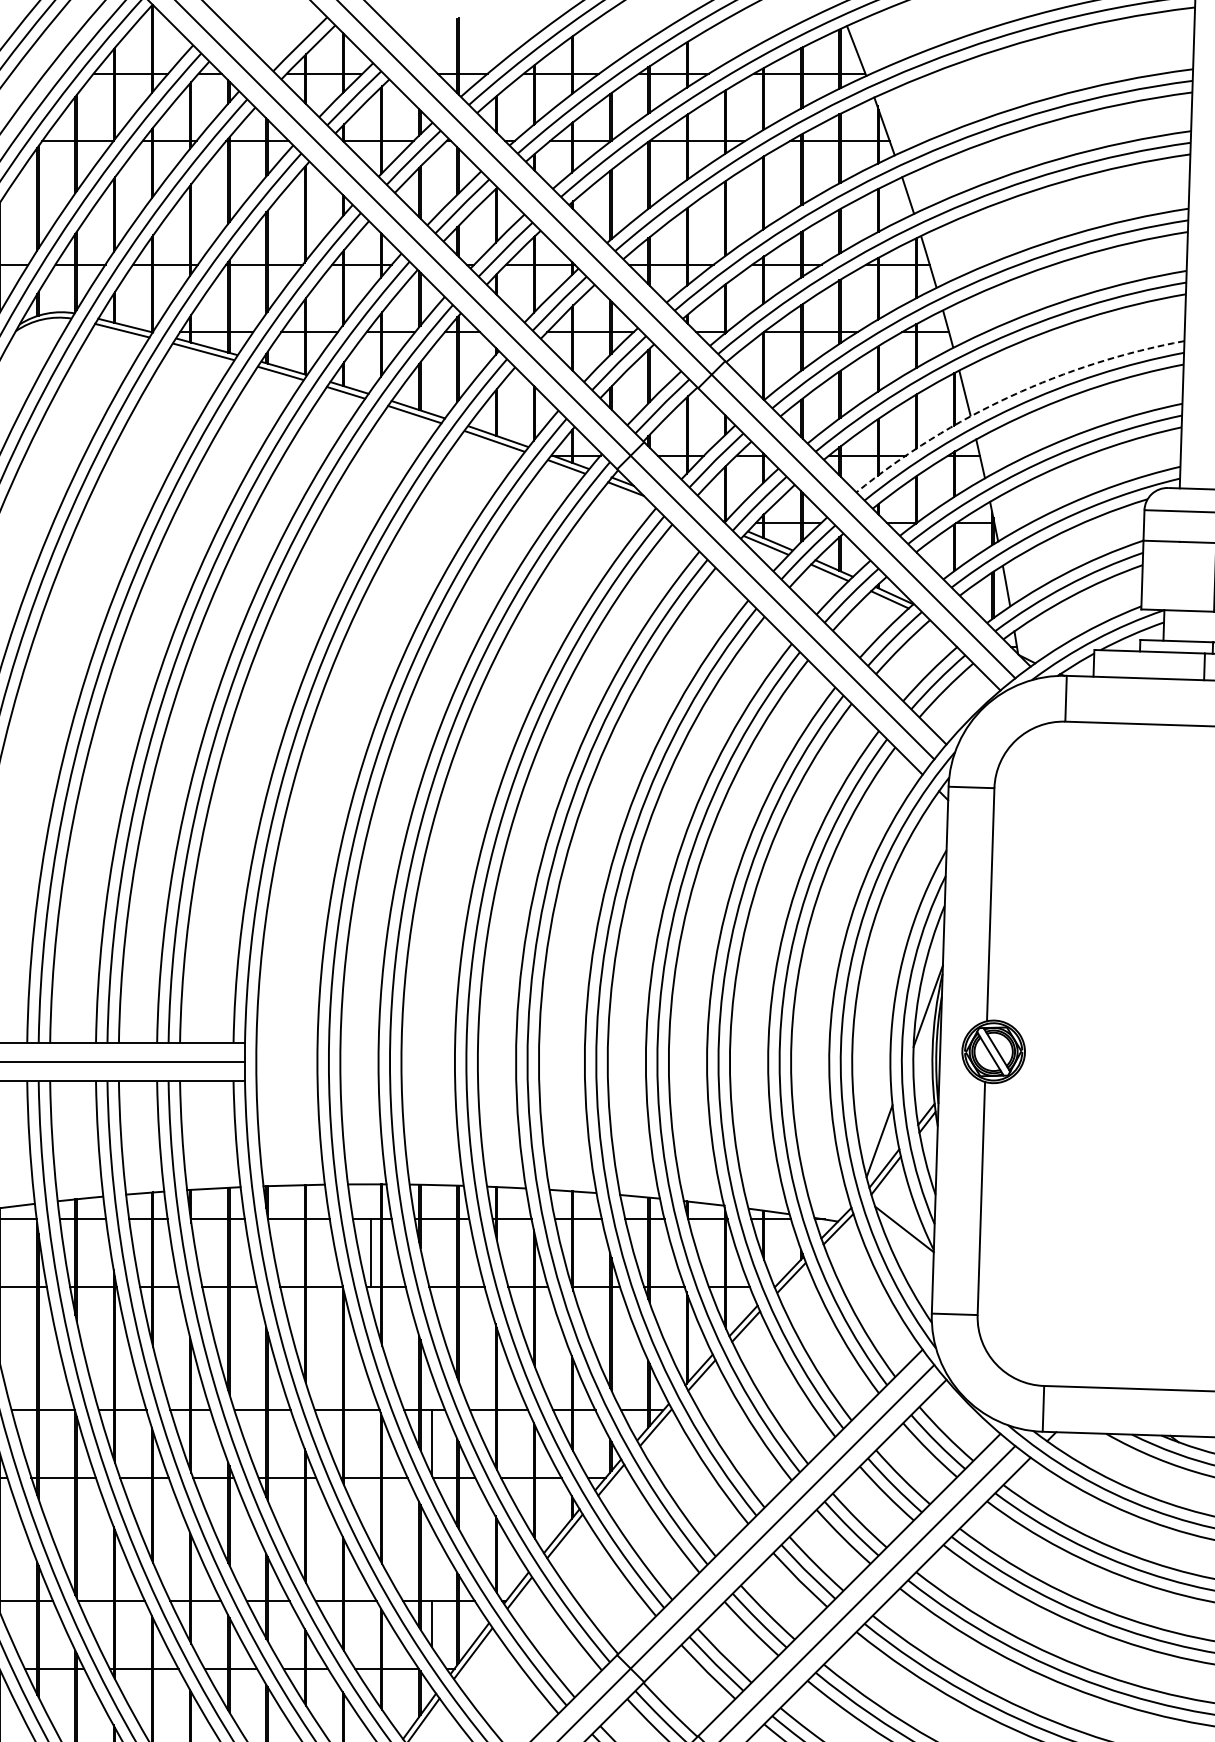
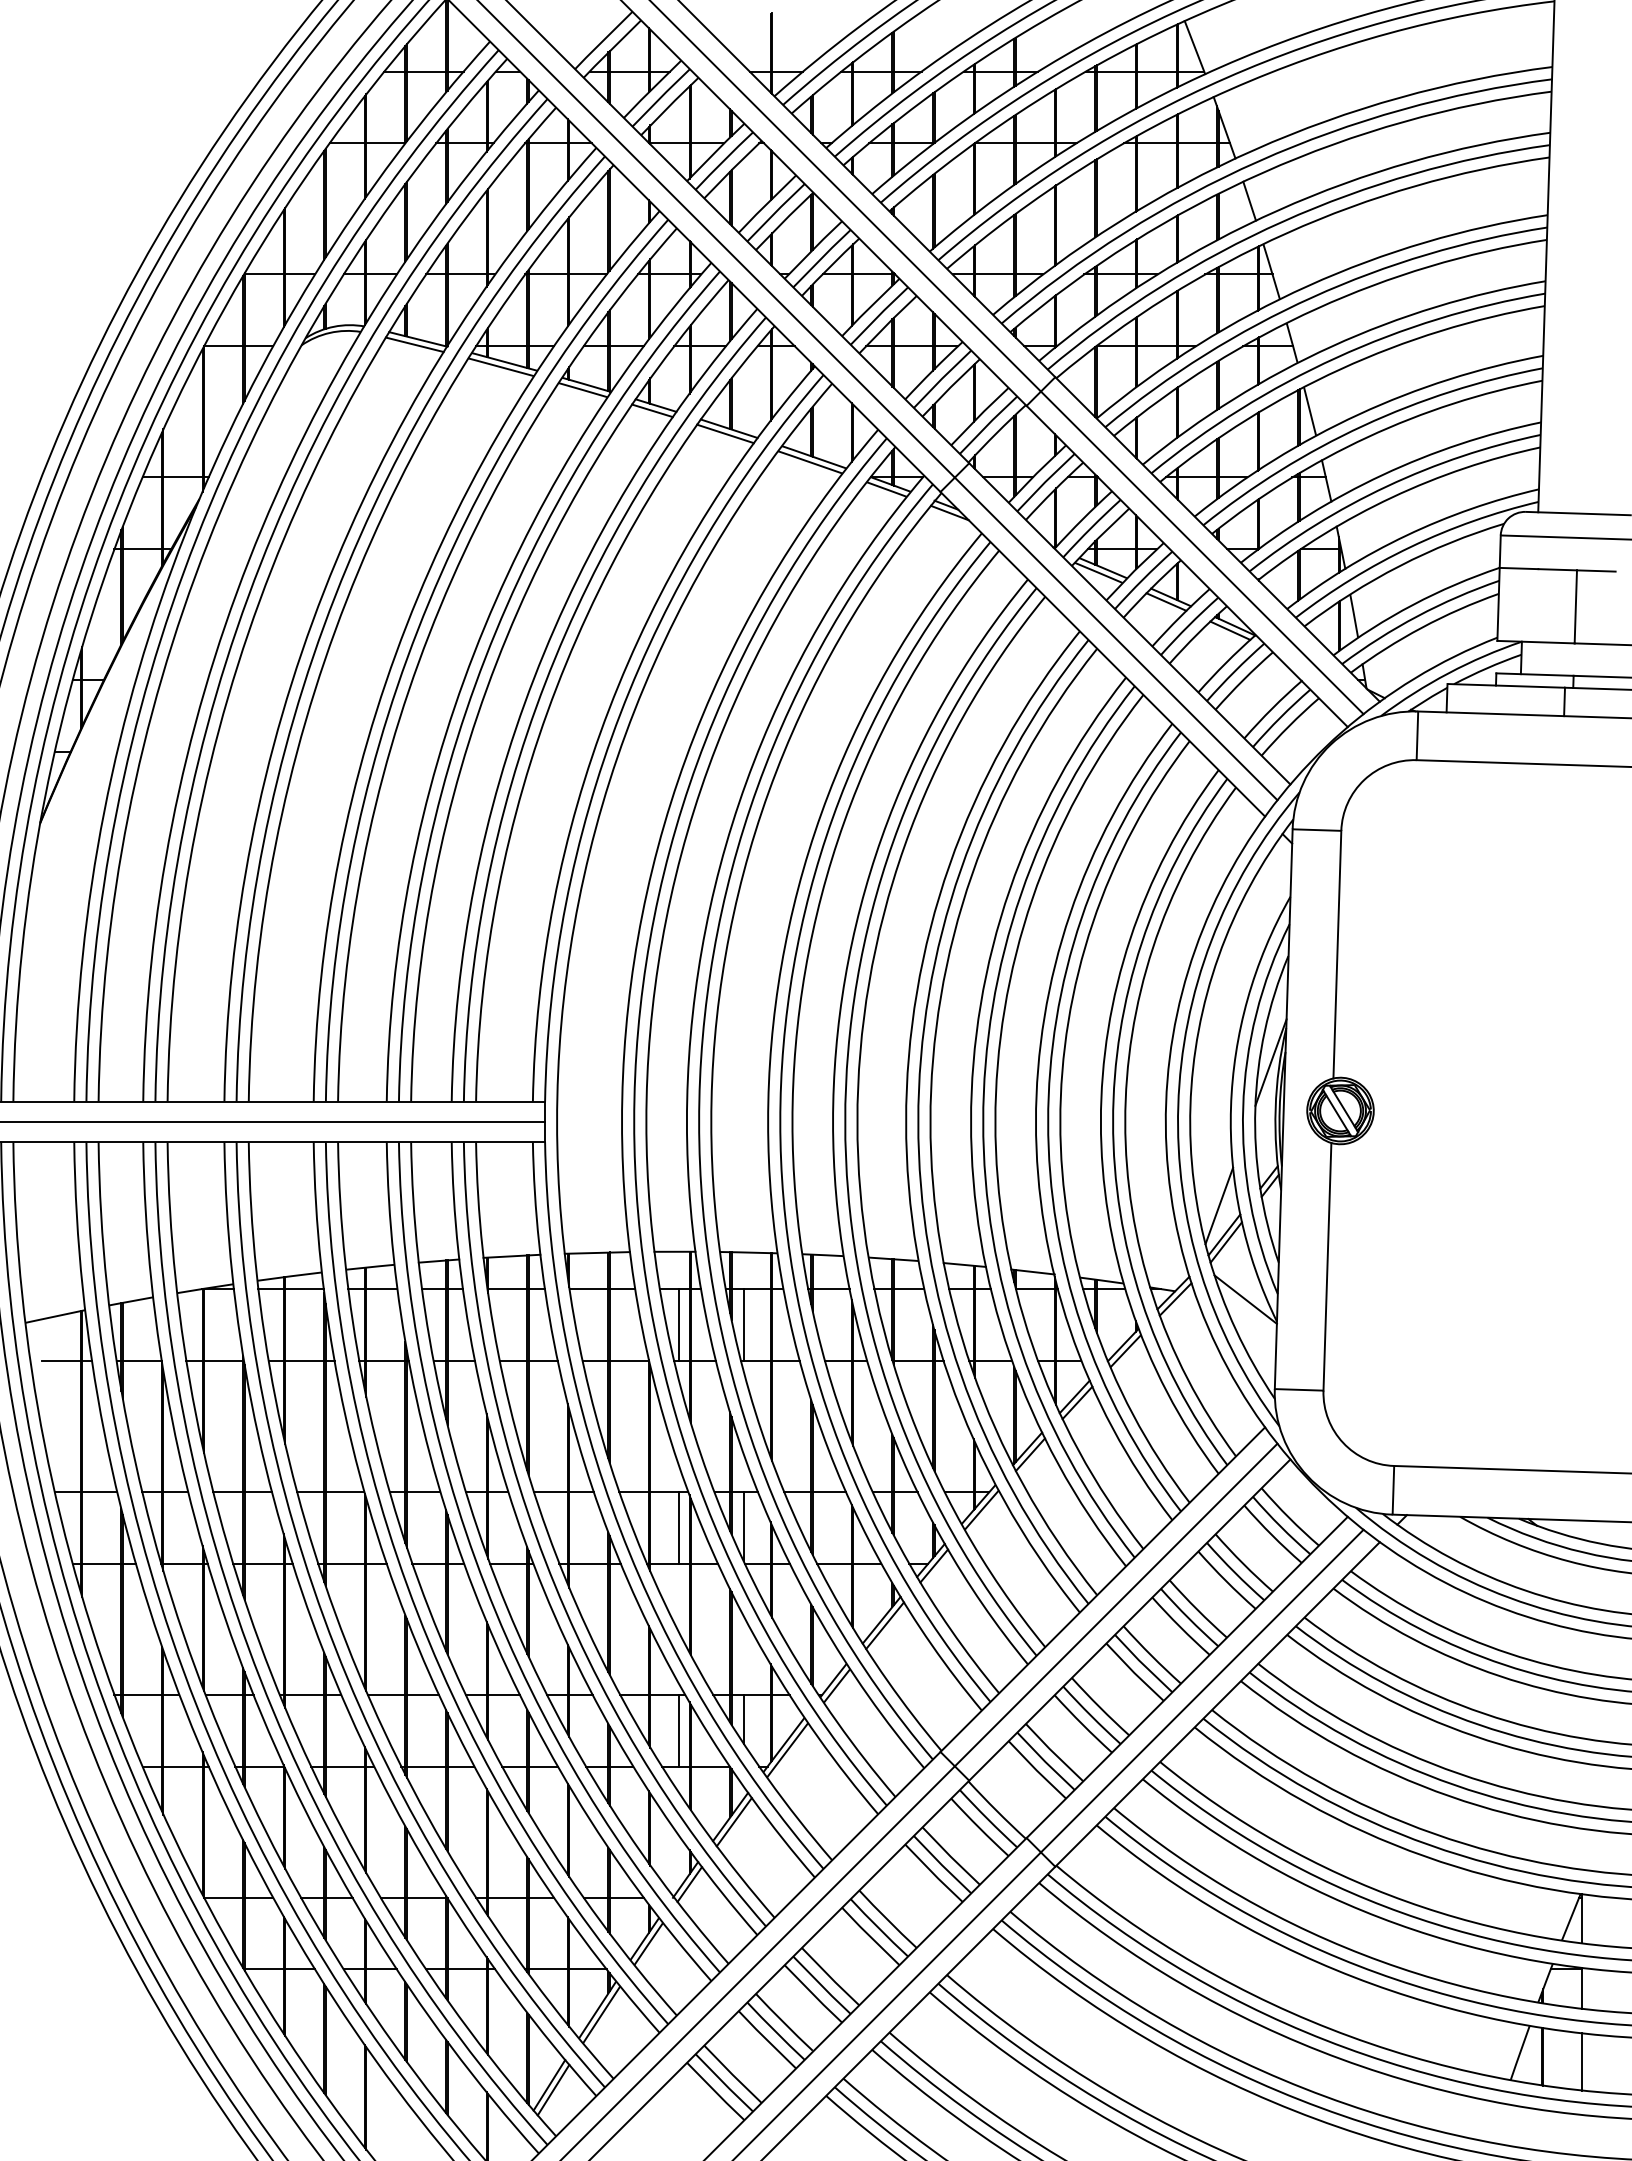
arc: (1010, 396) -> (1358, 414), dashed -> solid
line: (431, 1252) -> (743, 1324), added
line: (370, 1443) -> (678, 1527), added
line: (370, 1634) -> (678, 1730), added

